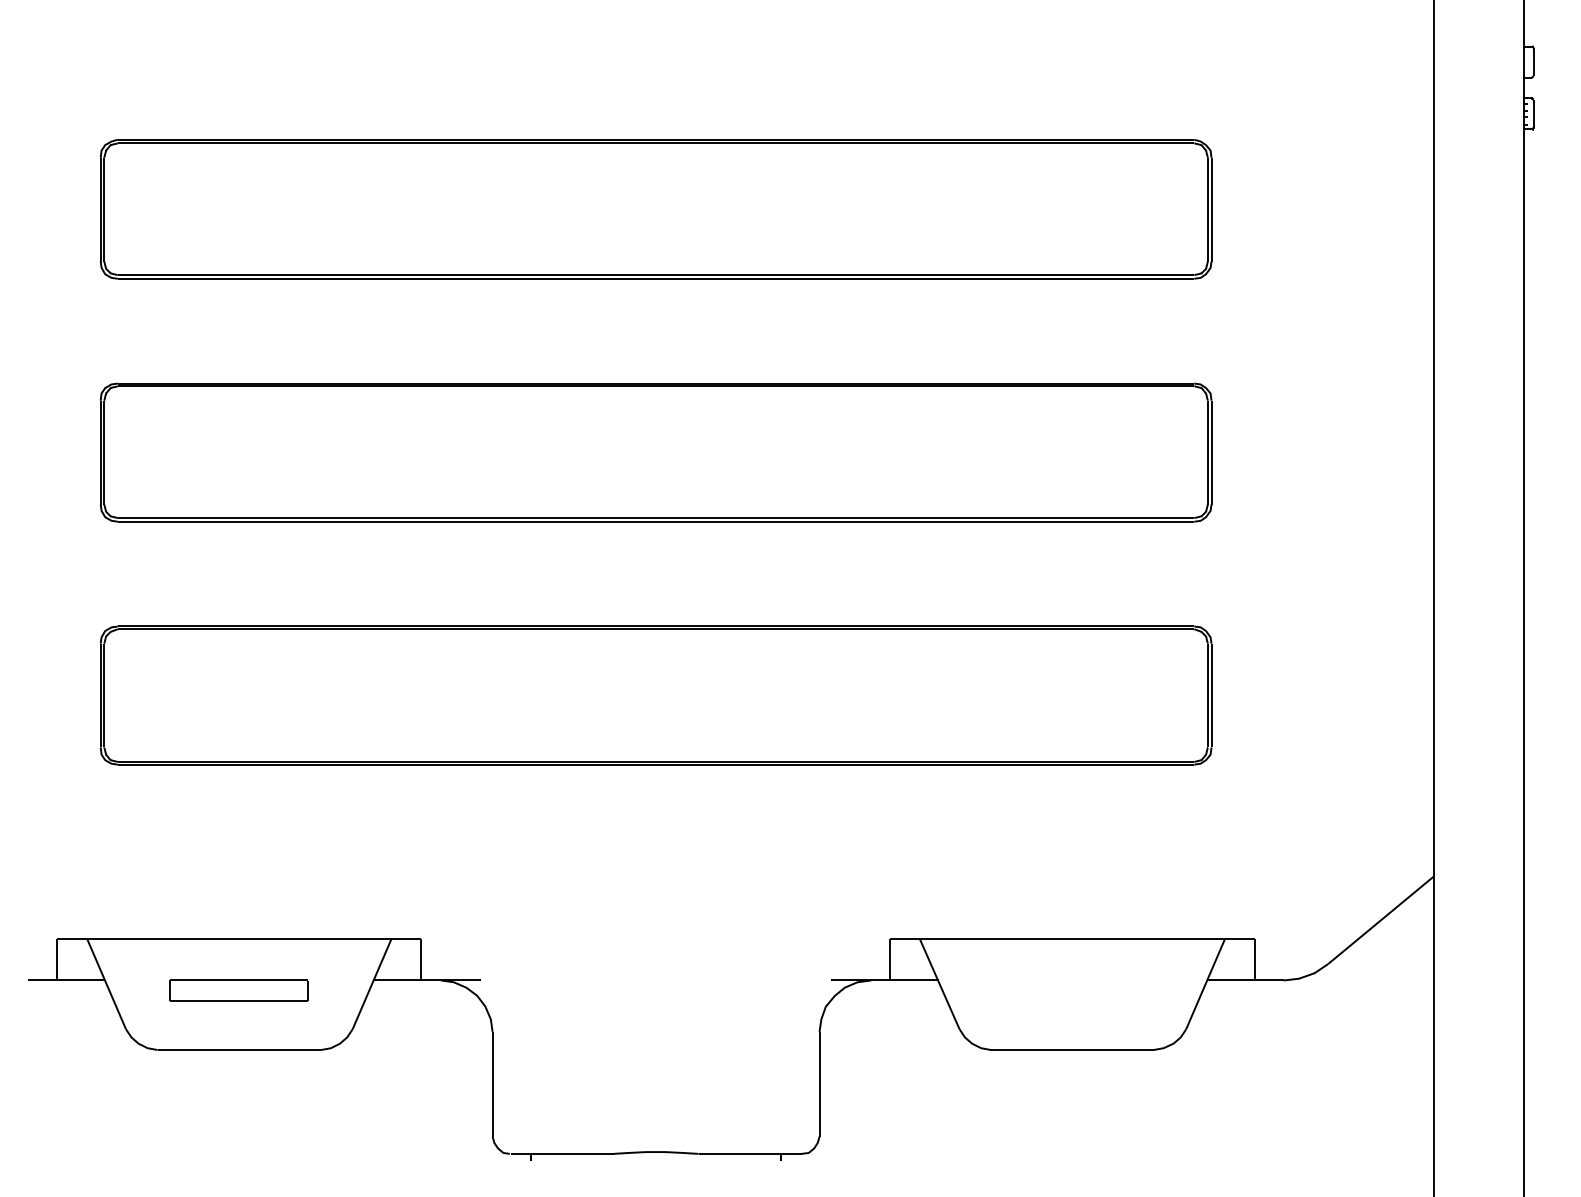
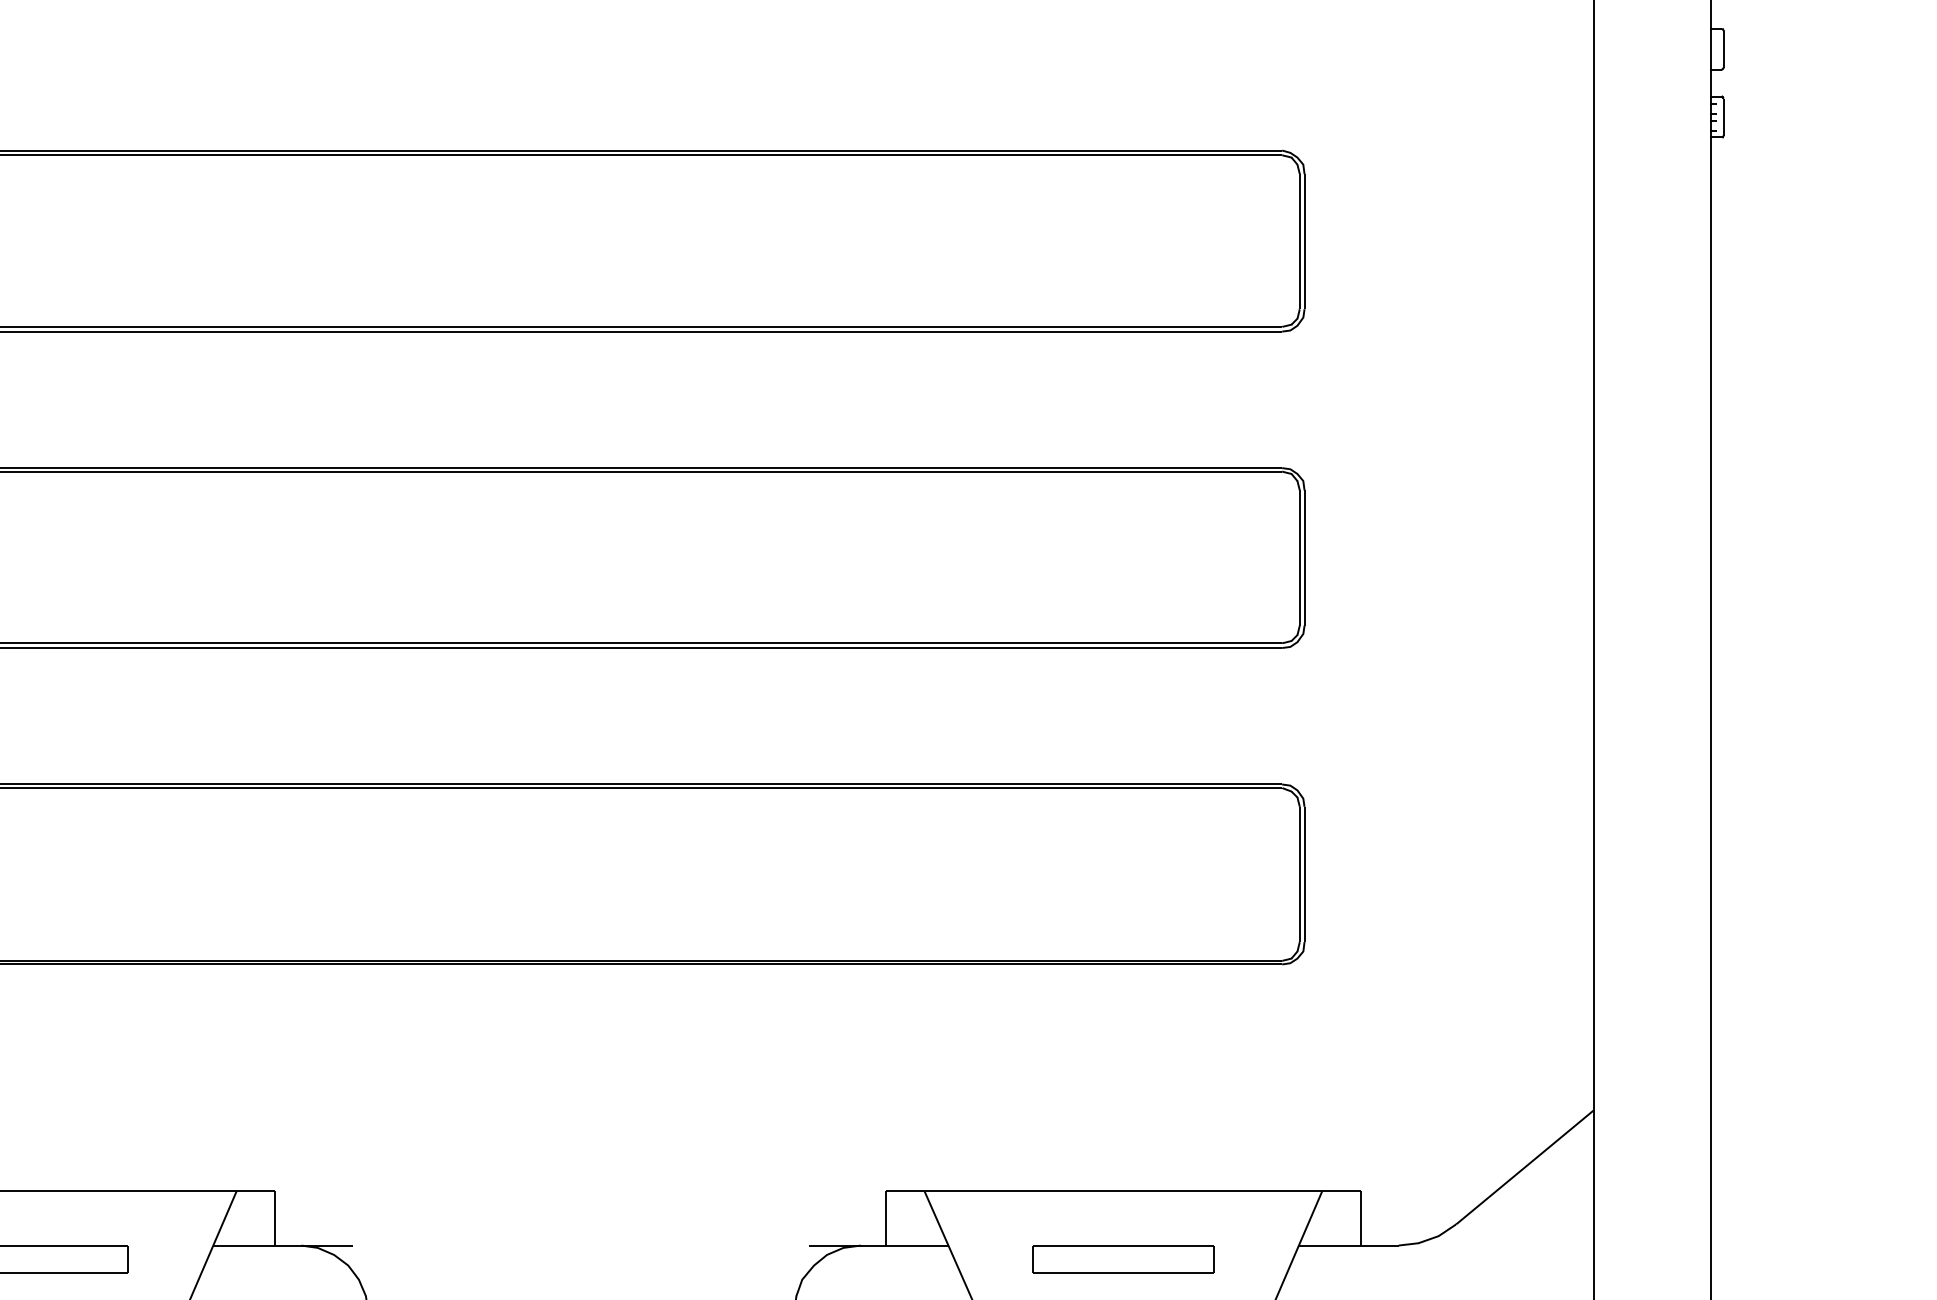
part: (1072, 990) -> (1123, 1258), added

